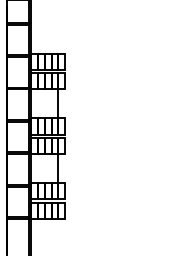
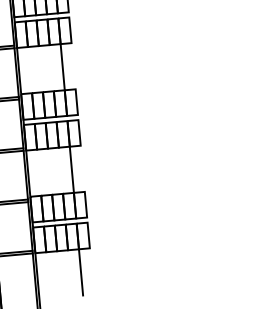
line: (58, 233) -> (81, 272), added

